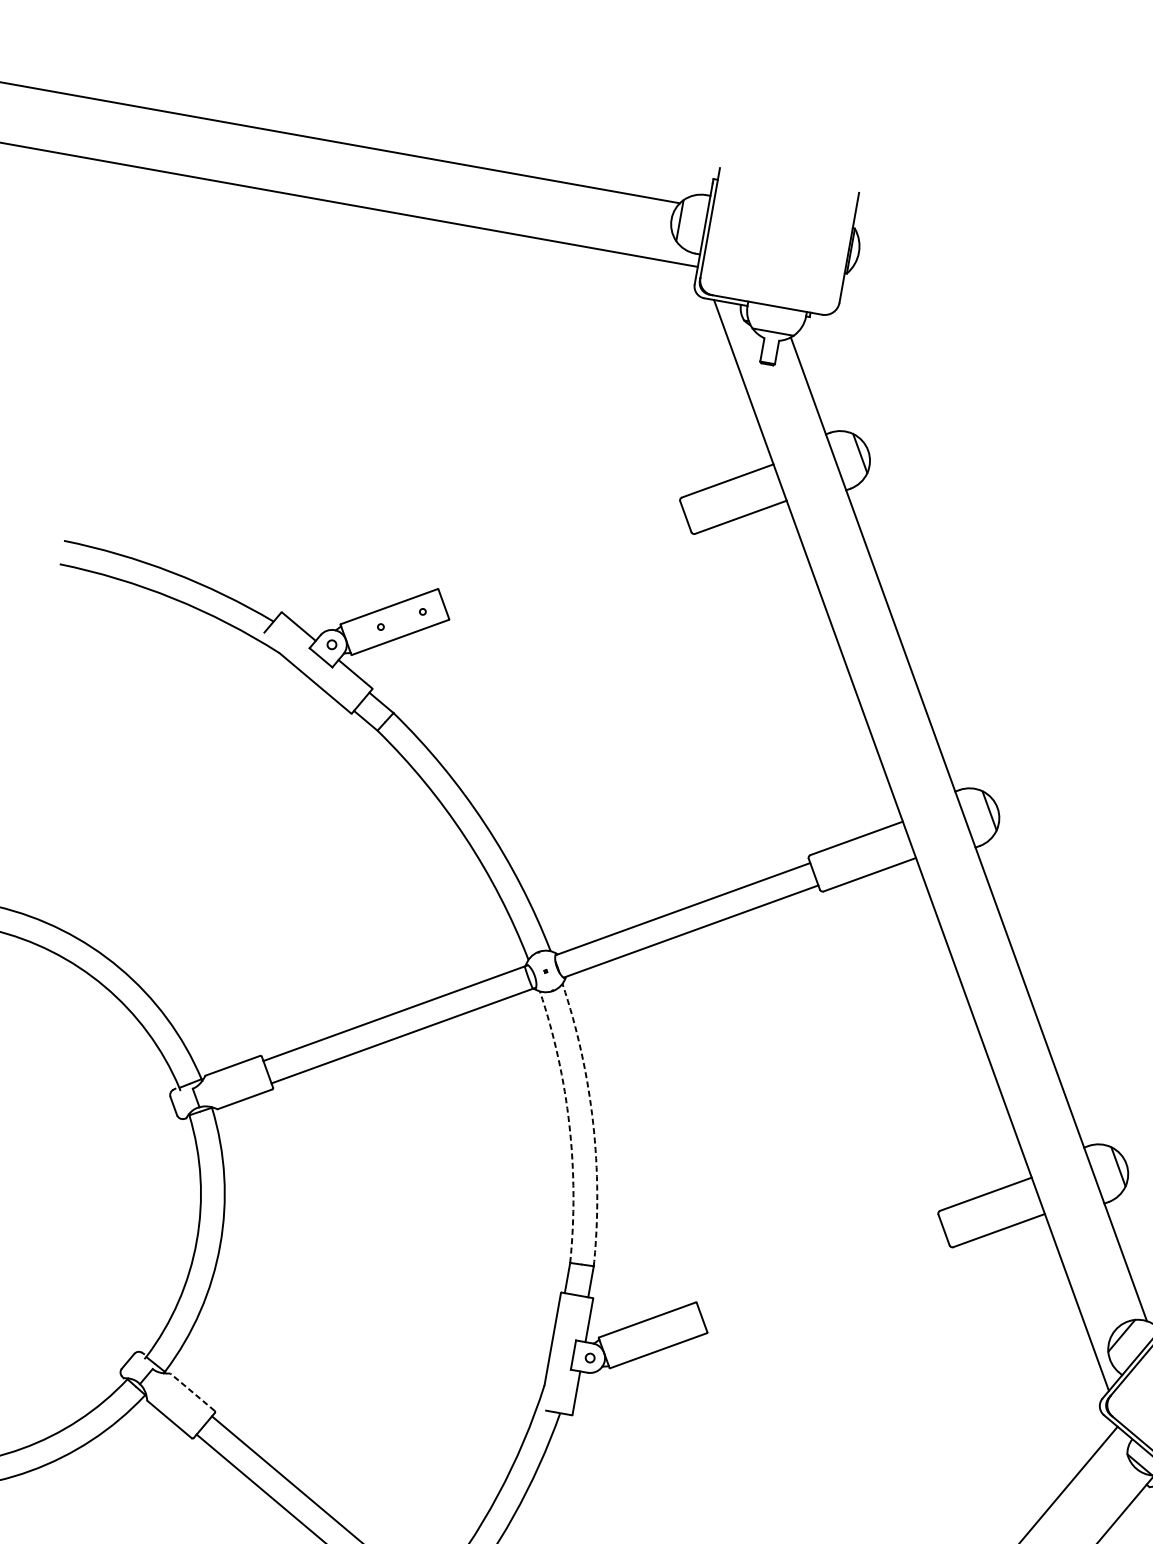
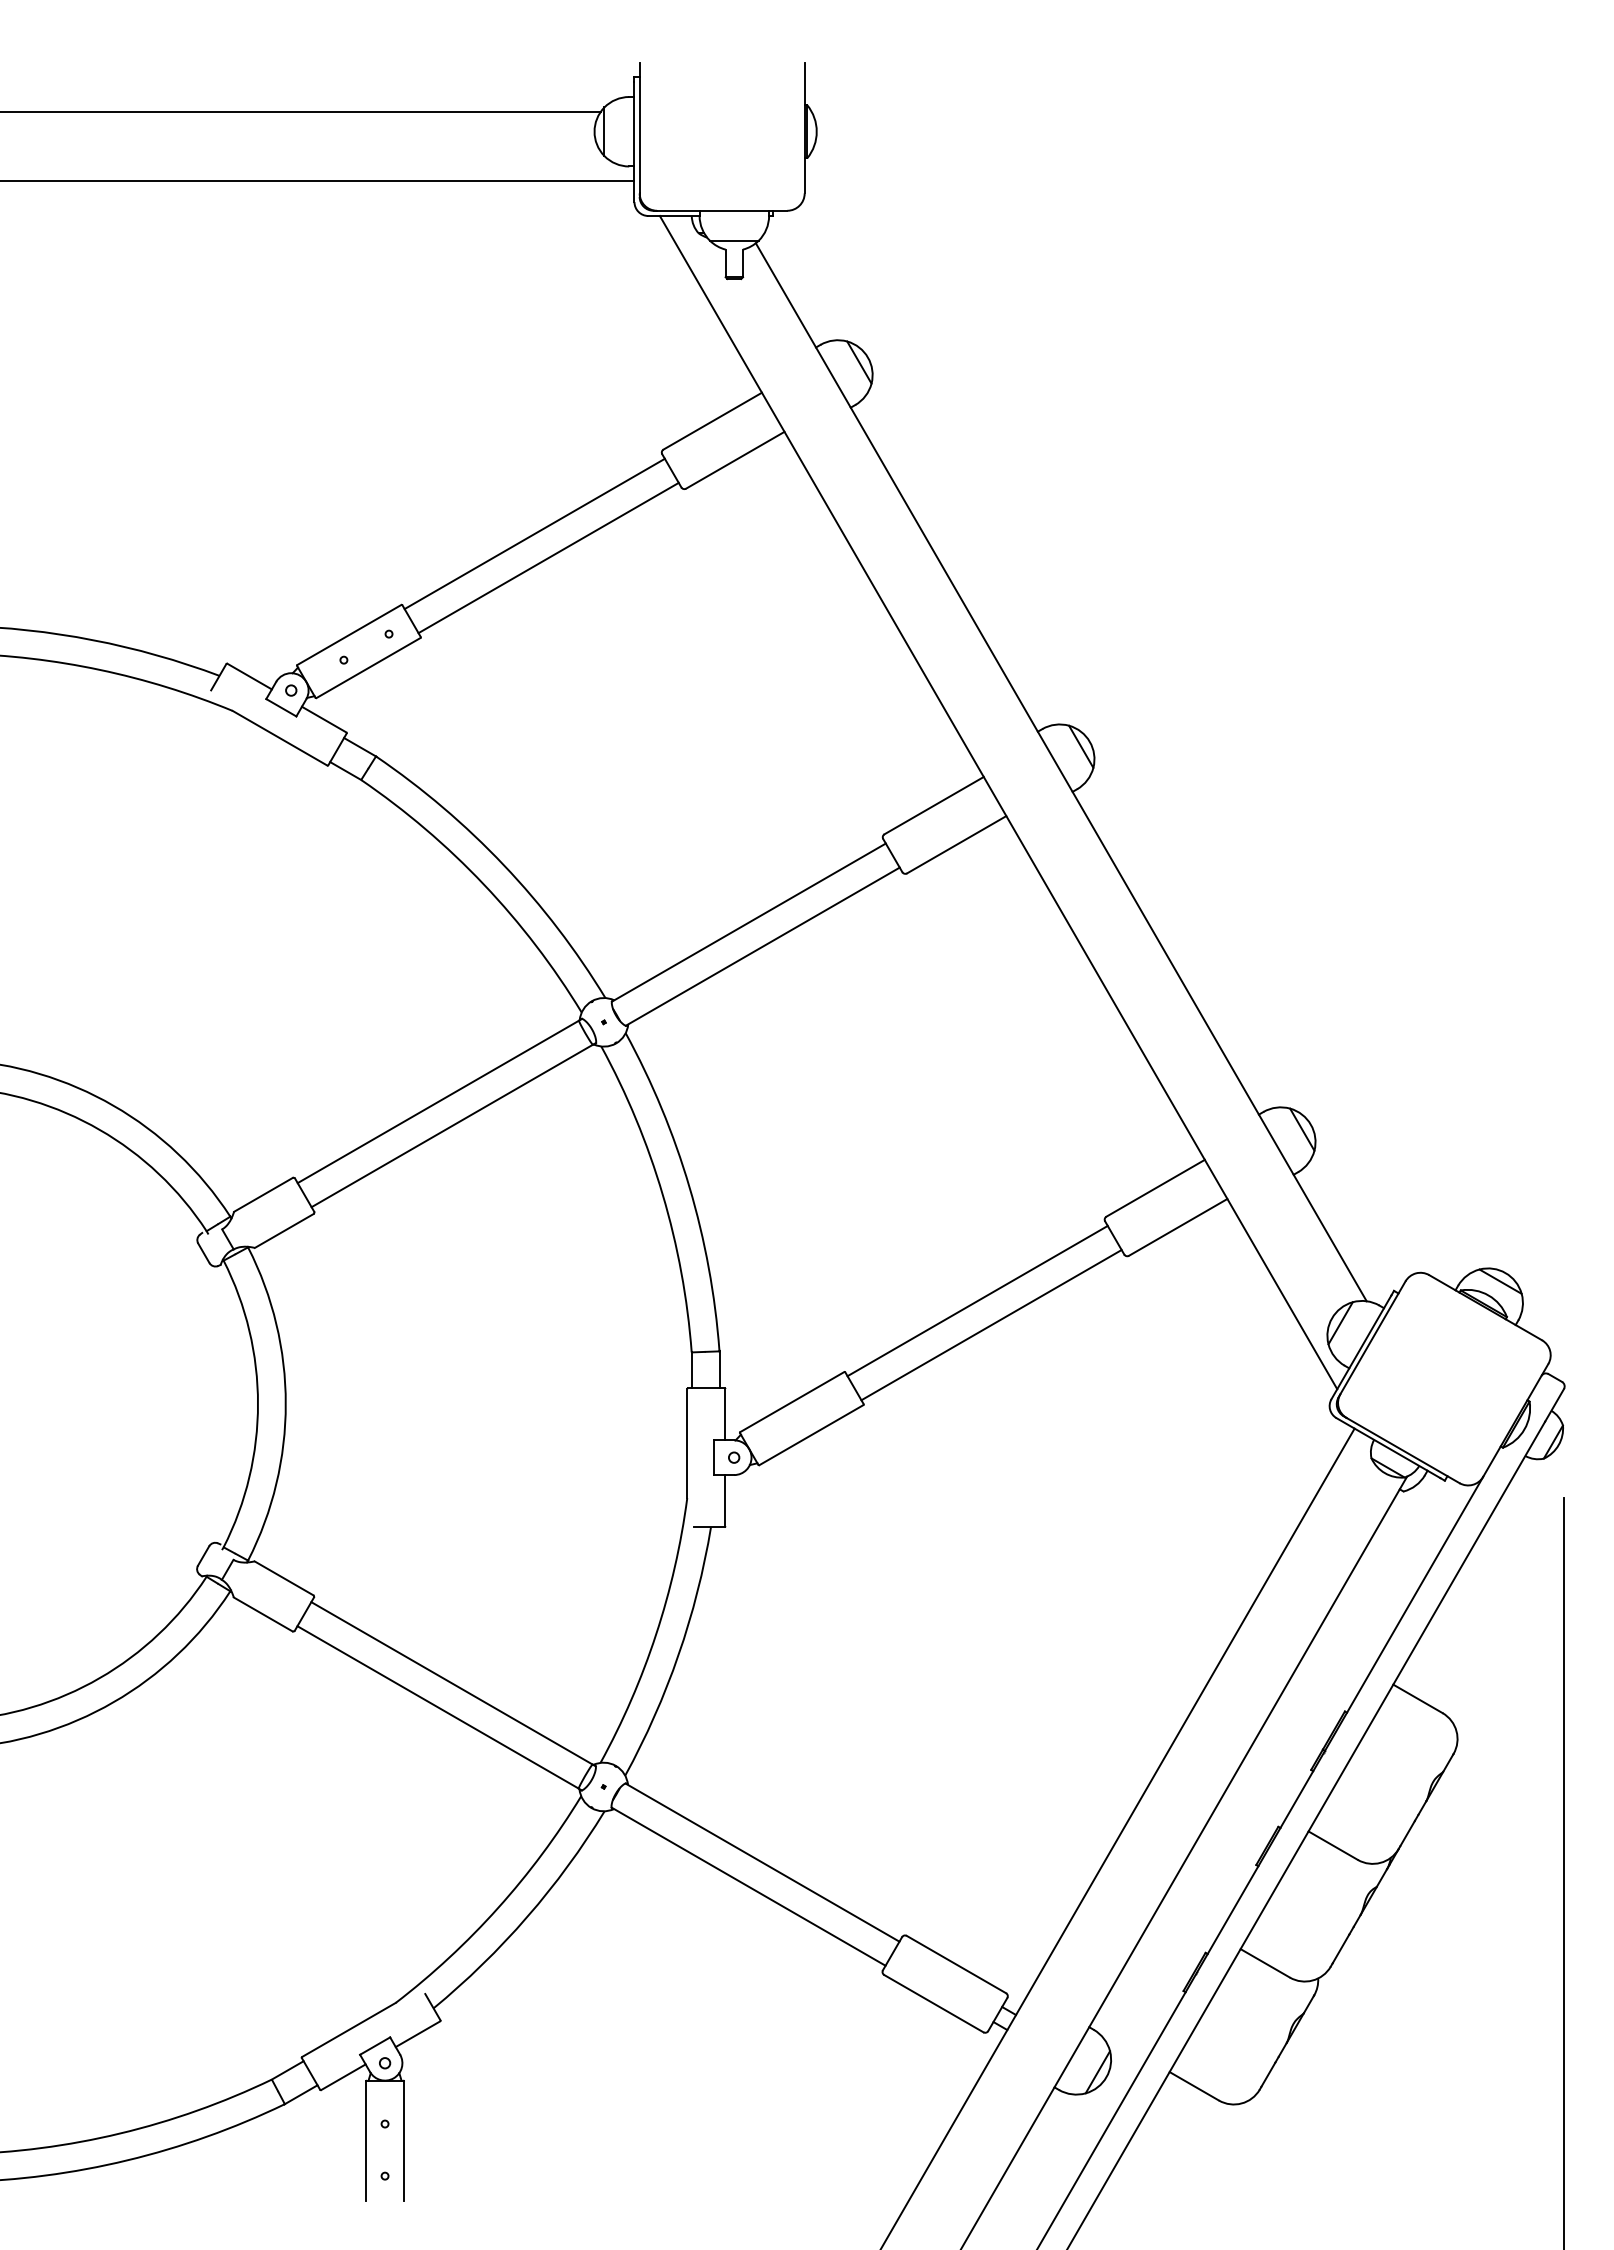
line: (560, 548) -> (534, 533), added
line: (568, 571) -> (548, 557), added
arc: (593, 1123) -> (689, 1187), dashed -> solid
arc: (569, 1125) -> (662, 1194), dashed -> solid
line: (818, 1262) -> (977, 1300), added
line: (827, 1285) -> (991, 1325), added
line: (192, 1392) -> (283, 1578), dashed -> solid

